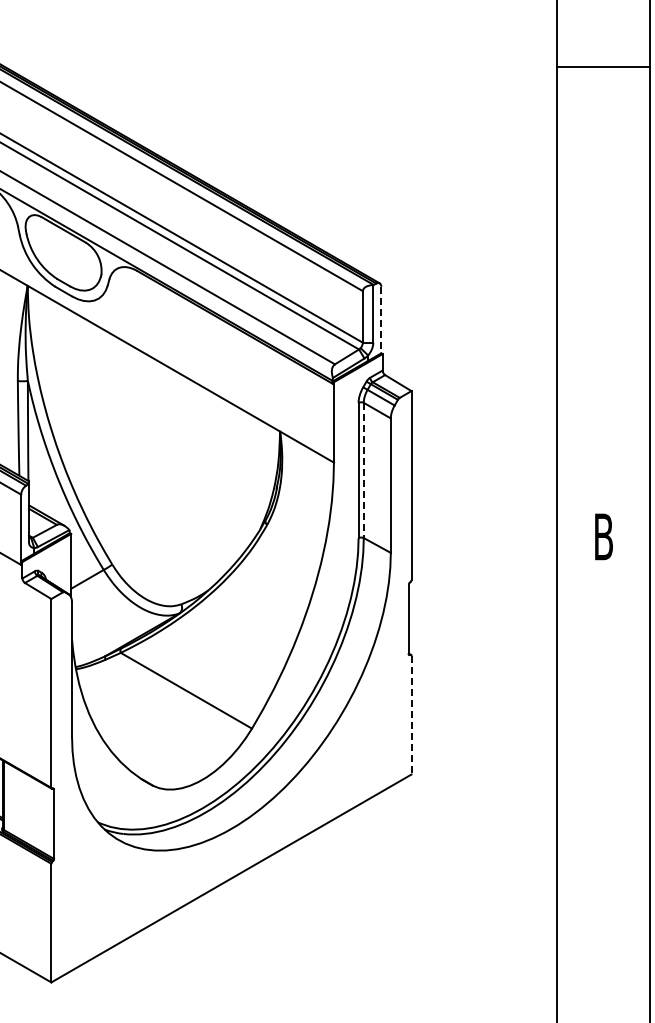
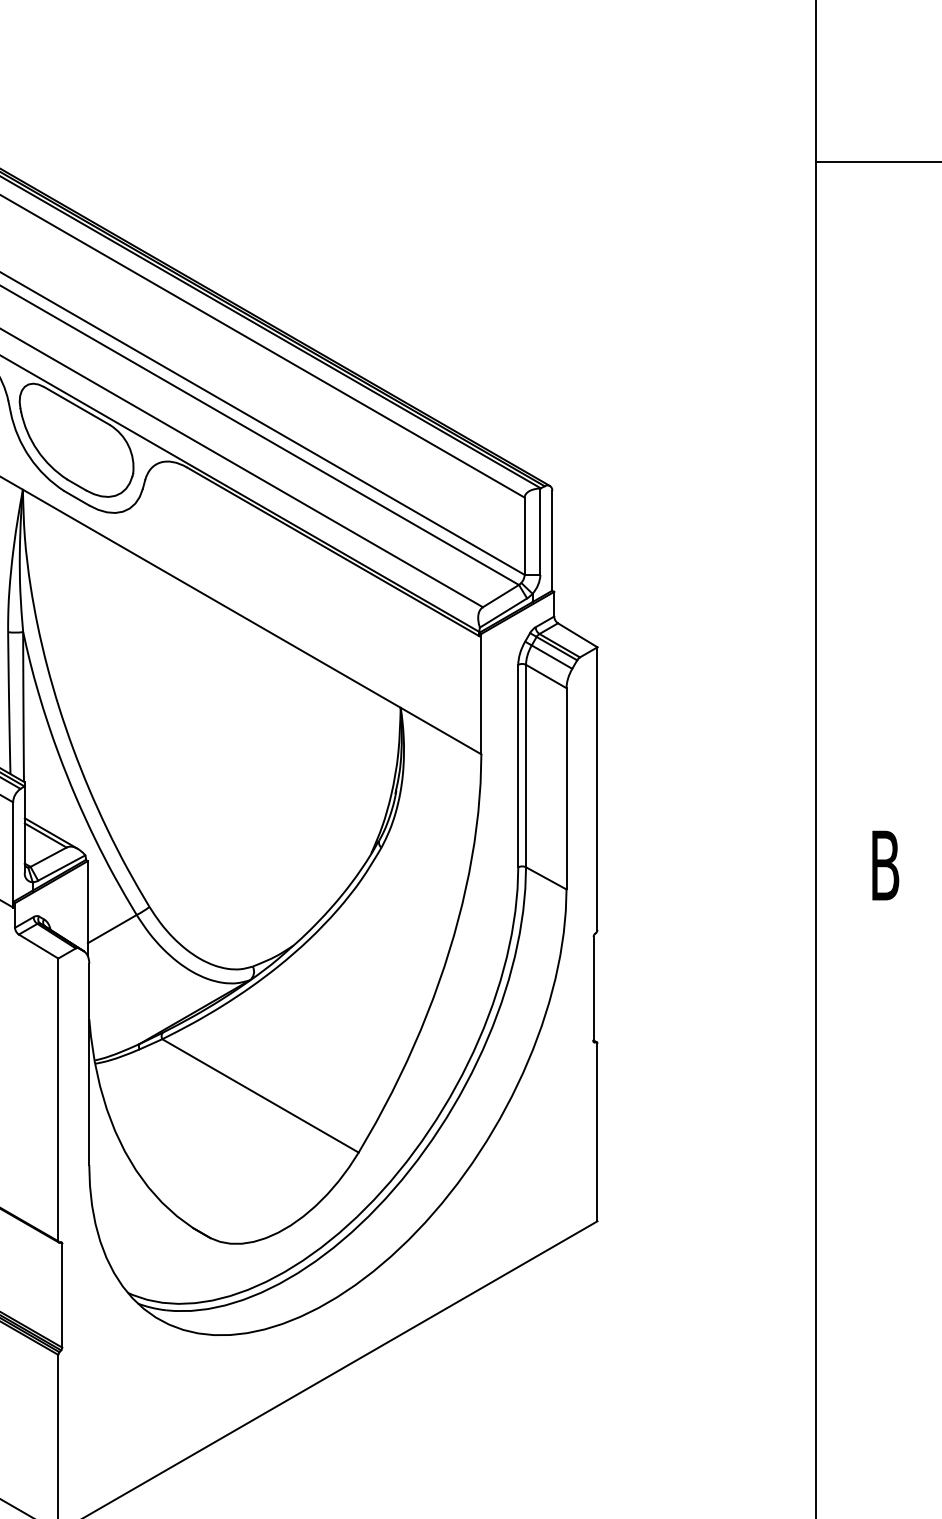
line: (381, 320) -> (552, 541), dashed -> solid
line: (363, 470) -> (525, 766), dashed -> solid
line: (411, 715) -> (597, 1132), dashed -> solid

